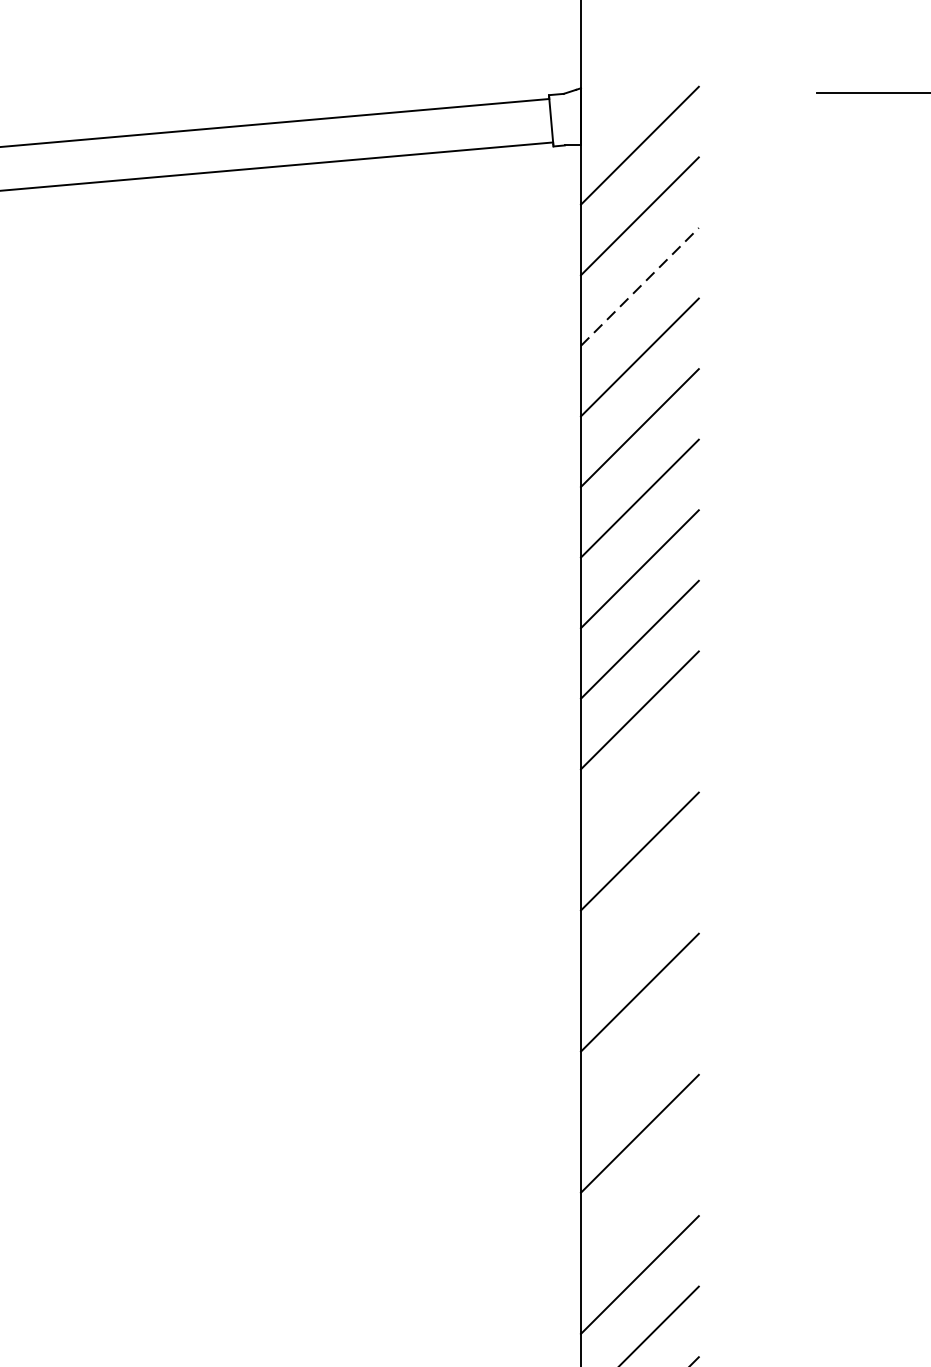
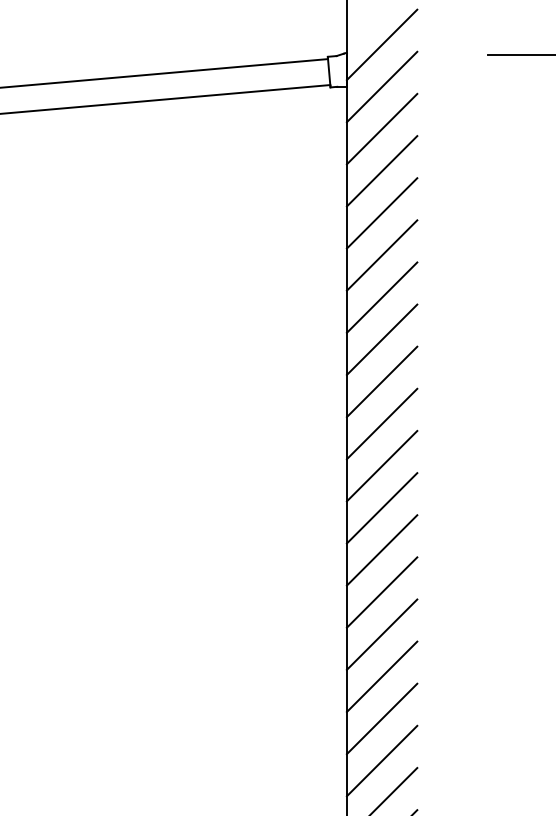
line: (638, 74) -> (381, 44), added
line: (640, 287) -> (382, 171), dashed -> solid
line: (638, 779) -> (381, 465), added
line: (638, 922) -> (381, 550), added
line: (638, 1062) -> (381, 634), added
line: (638, 1203) -> (381, 718), added

